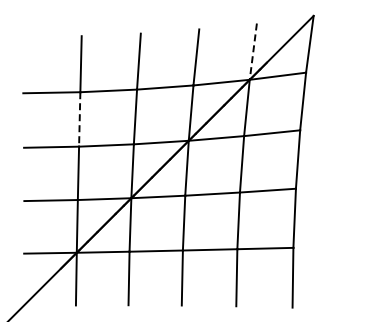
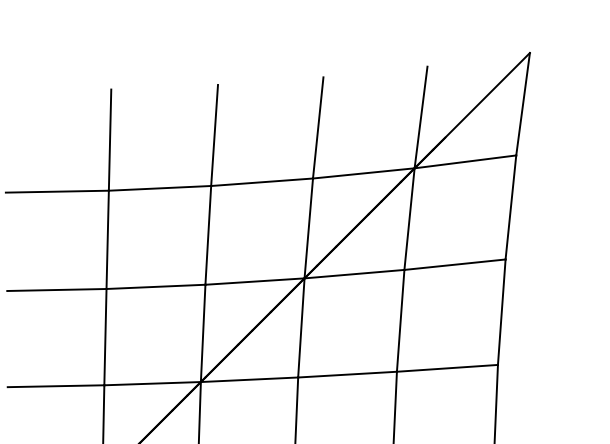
line: (253, 52) -> (421, 119), dashed -> solid
line: (79, 119) -> (107, 239), dashed -> solid

